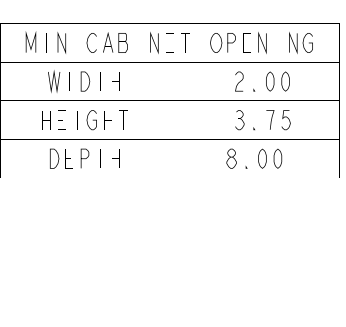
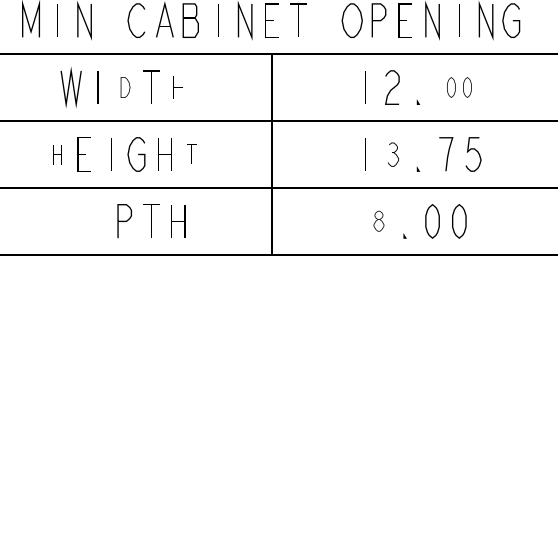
part: (85, 81) -> (125, 87), size x0.6
part: (115, 81) -> (177, 87), size x0.7
part: (277, 81) -> (458, 87), size x0.6
part: (123, 119) -> (191, 153), size x0.6
part: (46, 120) -> (57, 155), size x0.6
part: (239, 120) -> (392, 155), size x0.7
part: (61, 158) -> (83, 221), removed
part: (231, 158) -> (378, 221), size x0.6

